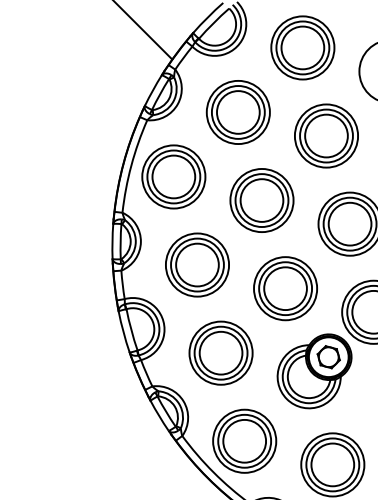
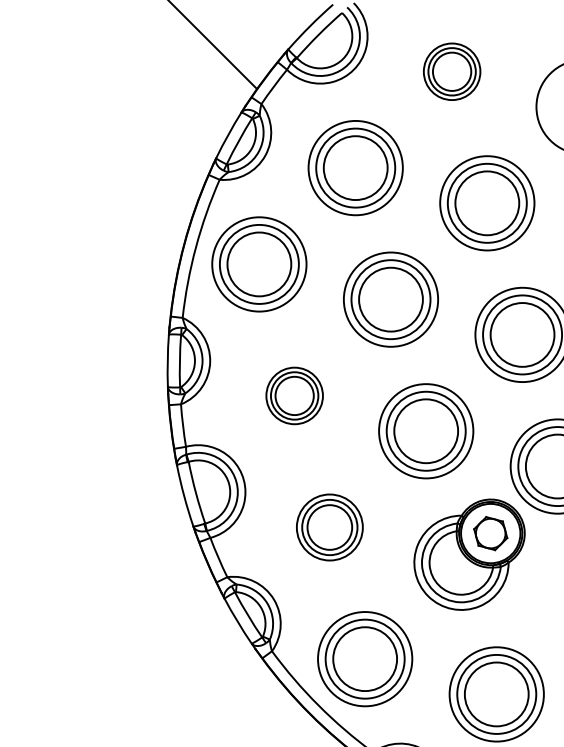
part: (302, 47) -> (451, 71), size x0.6
part: (197, 264) -> (294, 395), size x0.6
part: (220, 352) -> (329, 526), size x0.7

